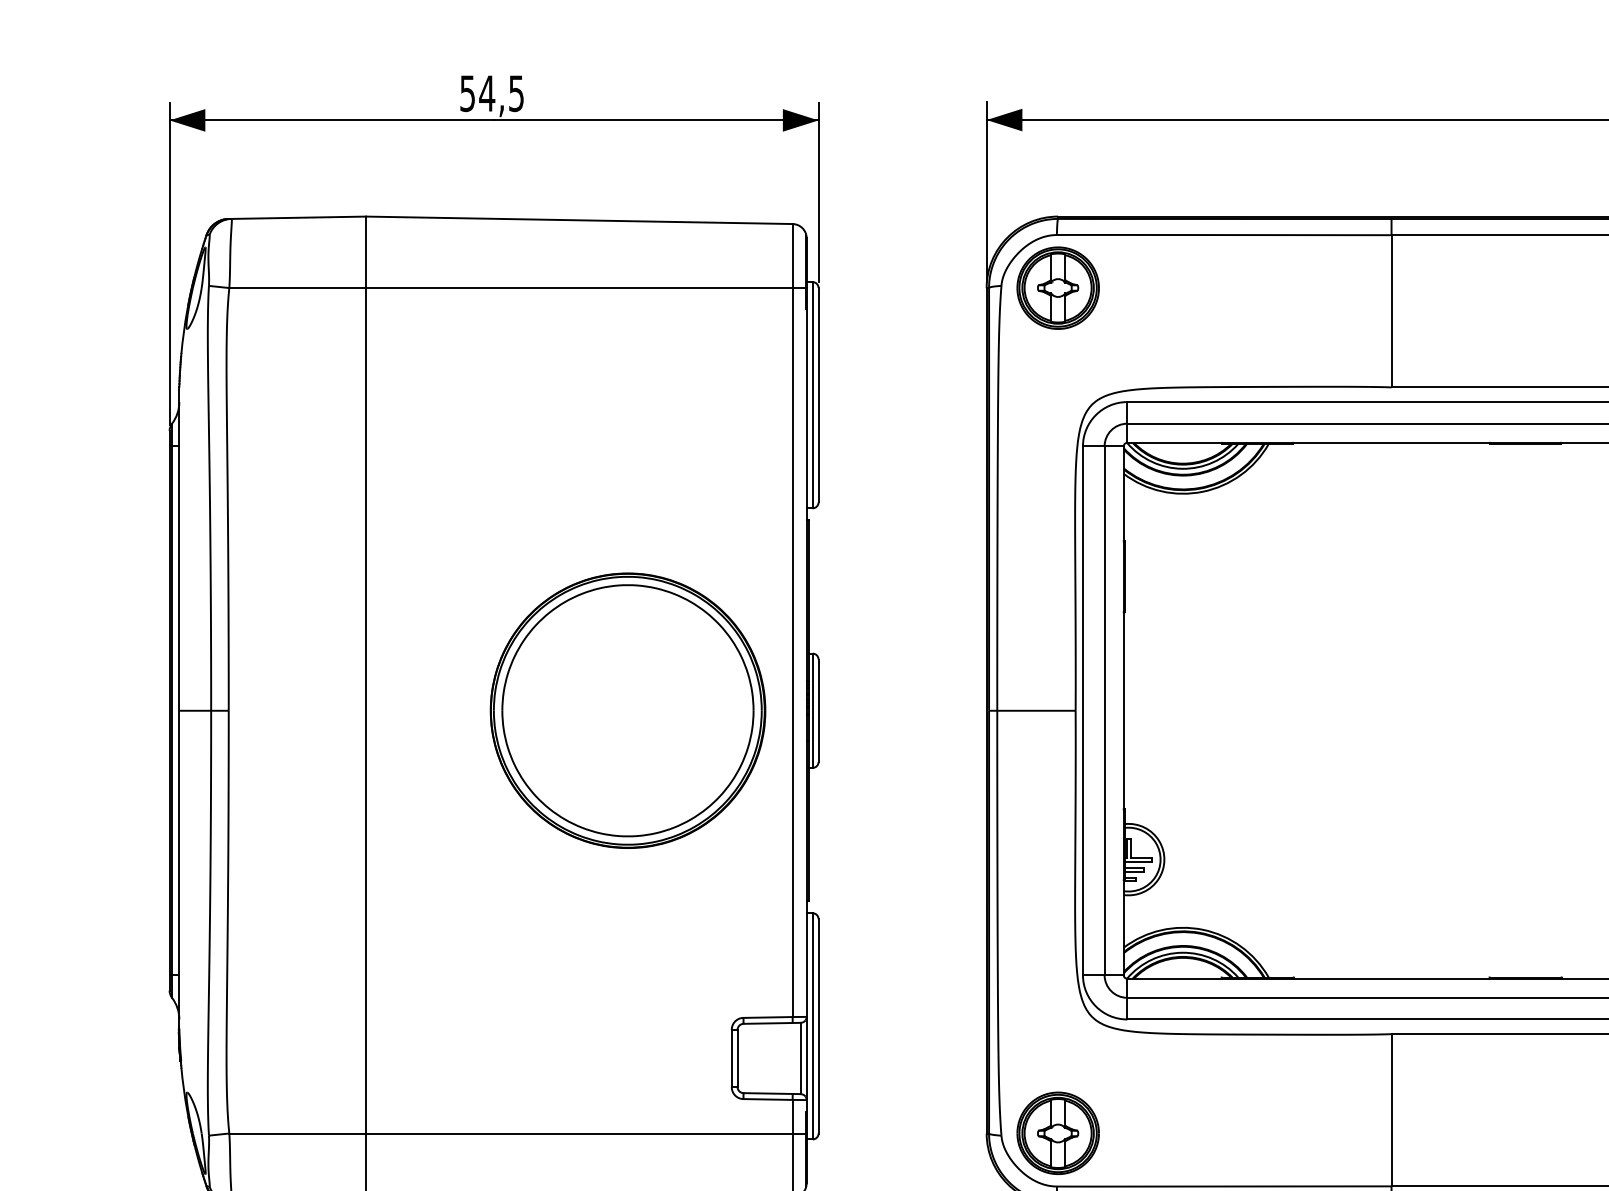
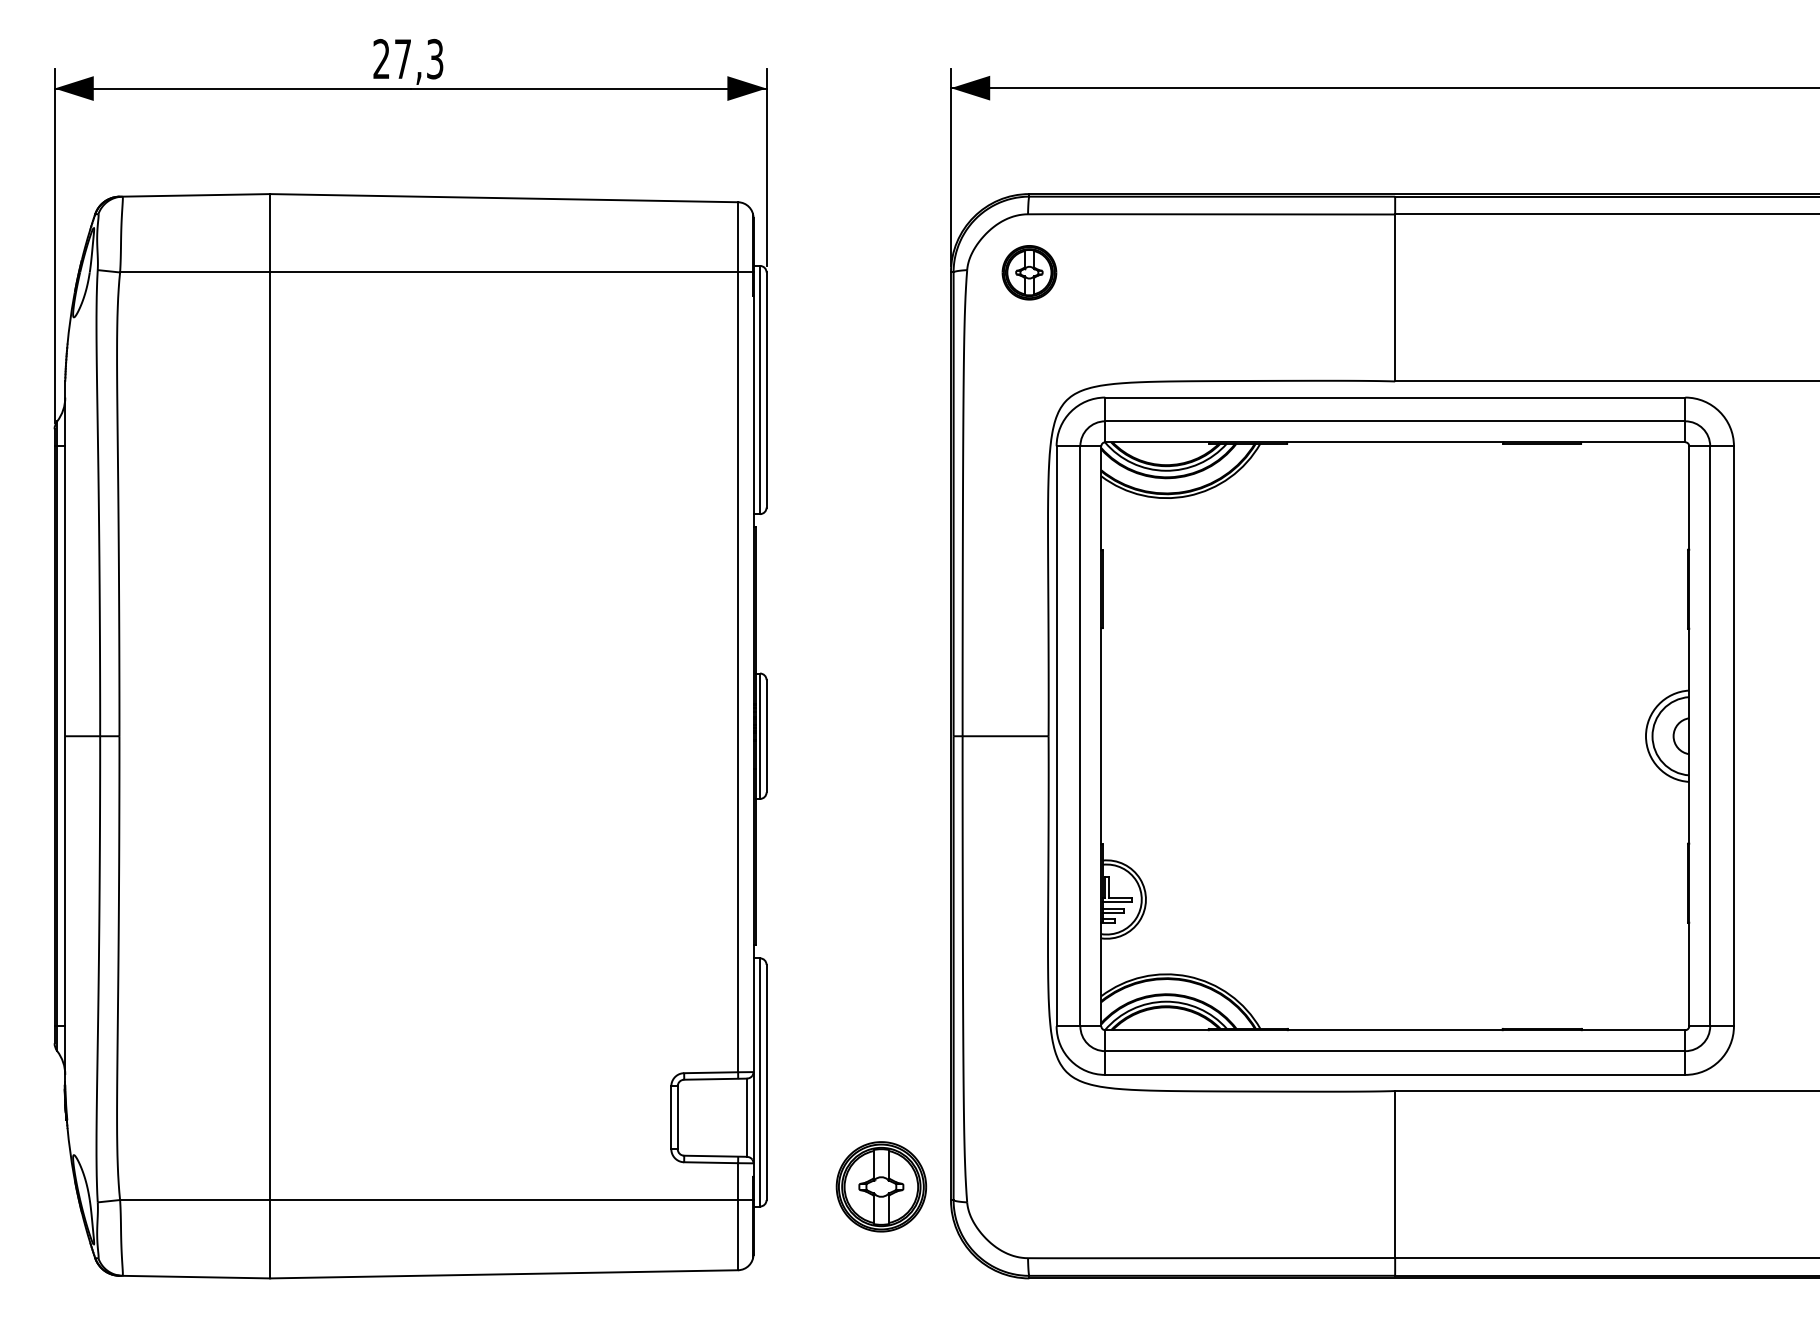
text: (492, 93) -> (408, 58), 54,5 -> 27,3
part: (1058, 288) -> (1029, 272), size x0.6
part: (628, 710) -> (557, 735), removed
part: (1058, 1133) -> (881, 1186), moved

